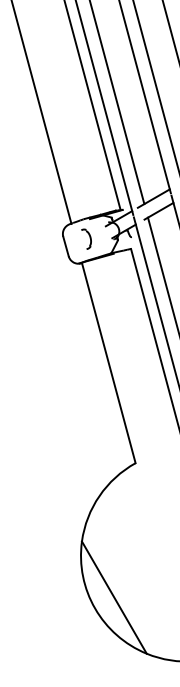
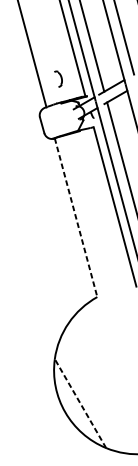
part: (86, 238) -> (58, 78), moved
line: (108, 363) -> (75, 218), solid -> dashed
line: (114, 597) -> (80, 403), solid -> dashed

